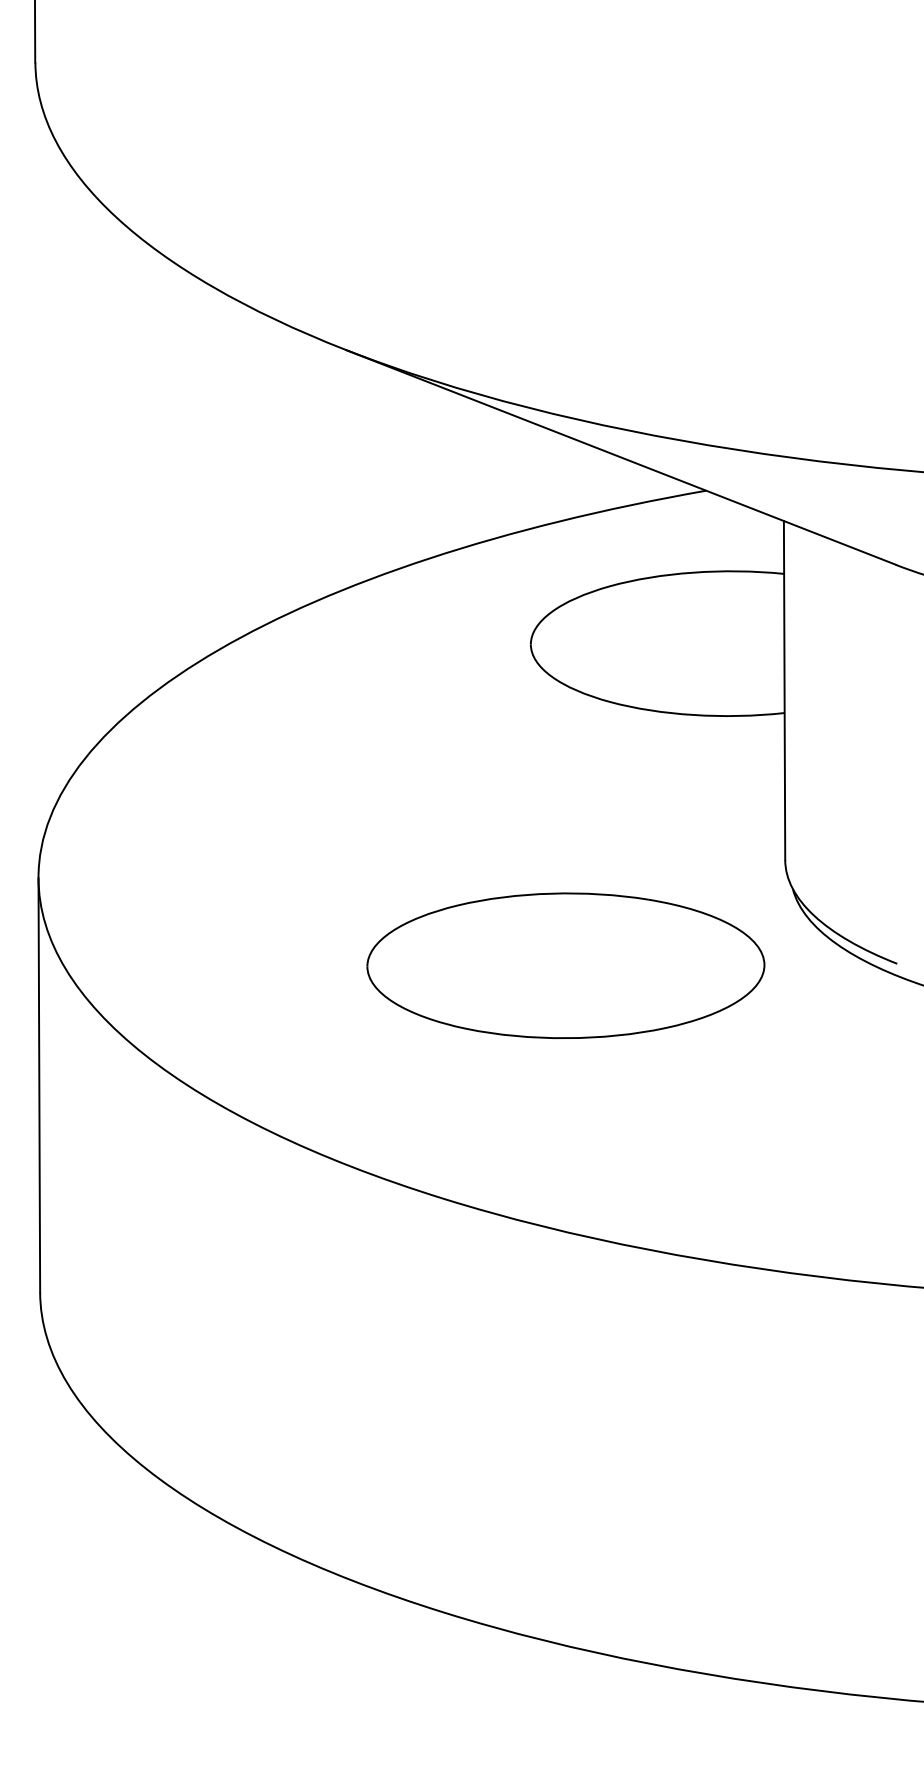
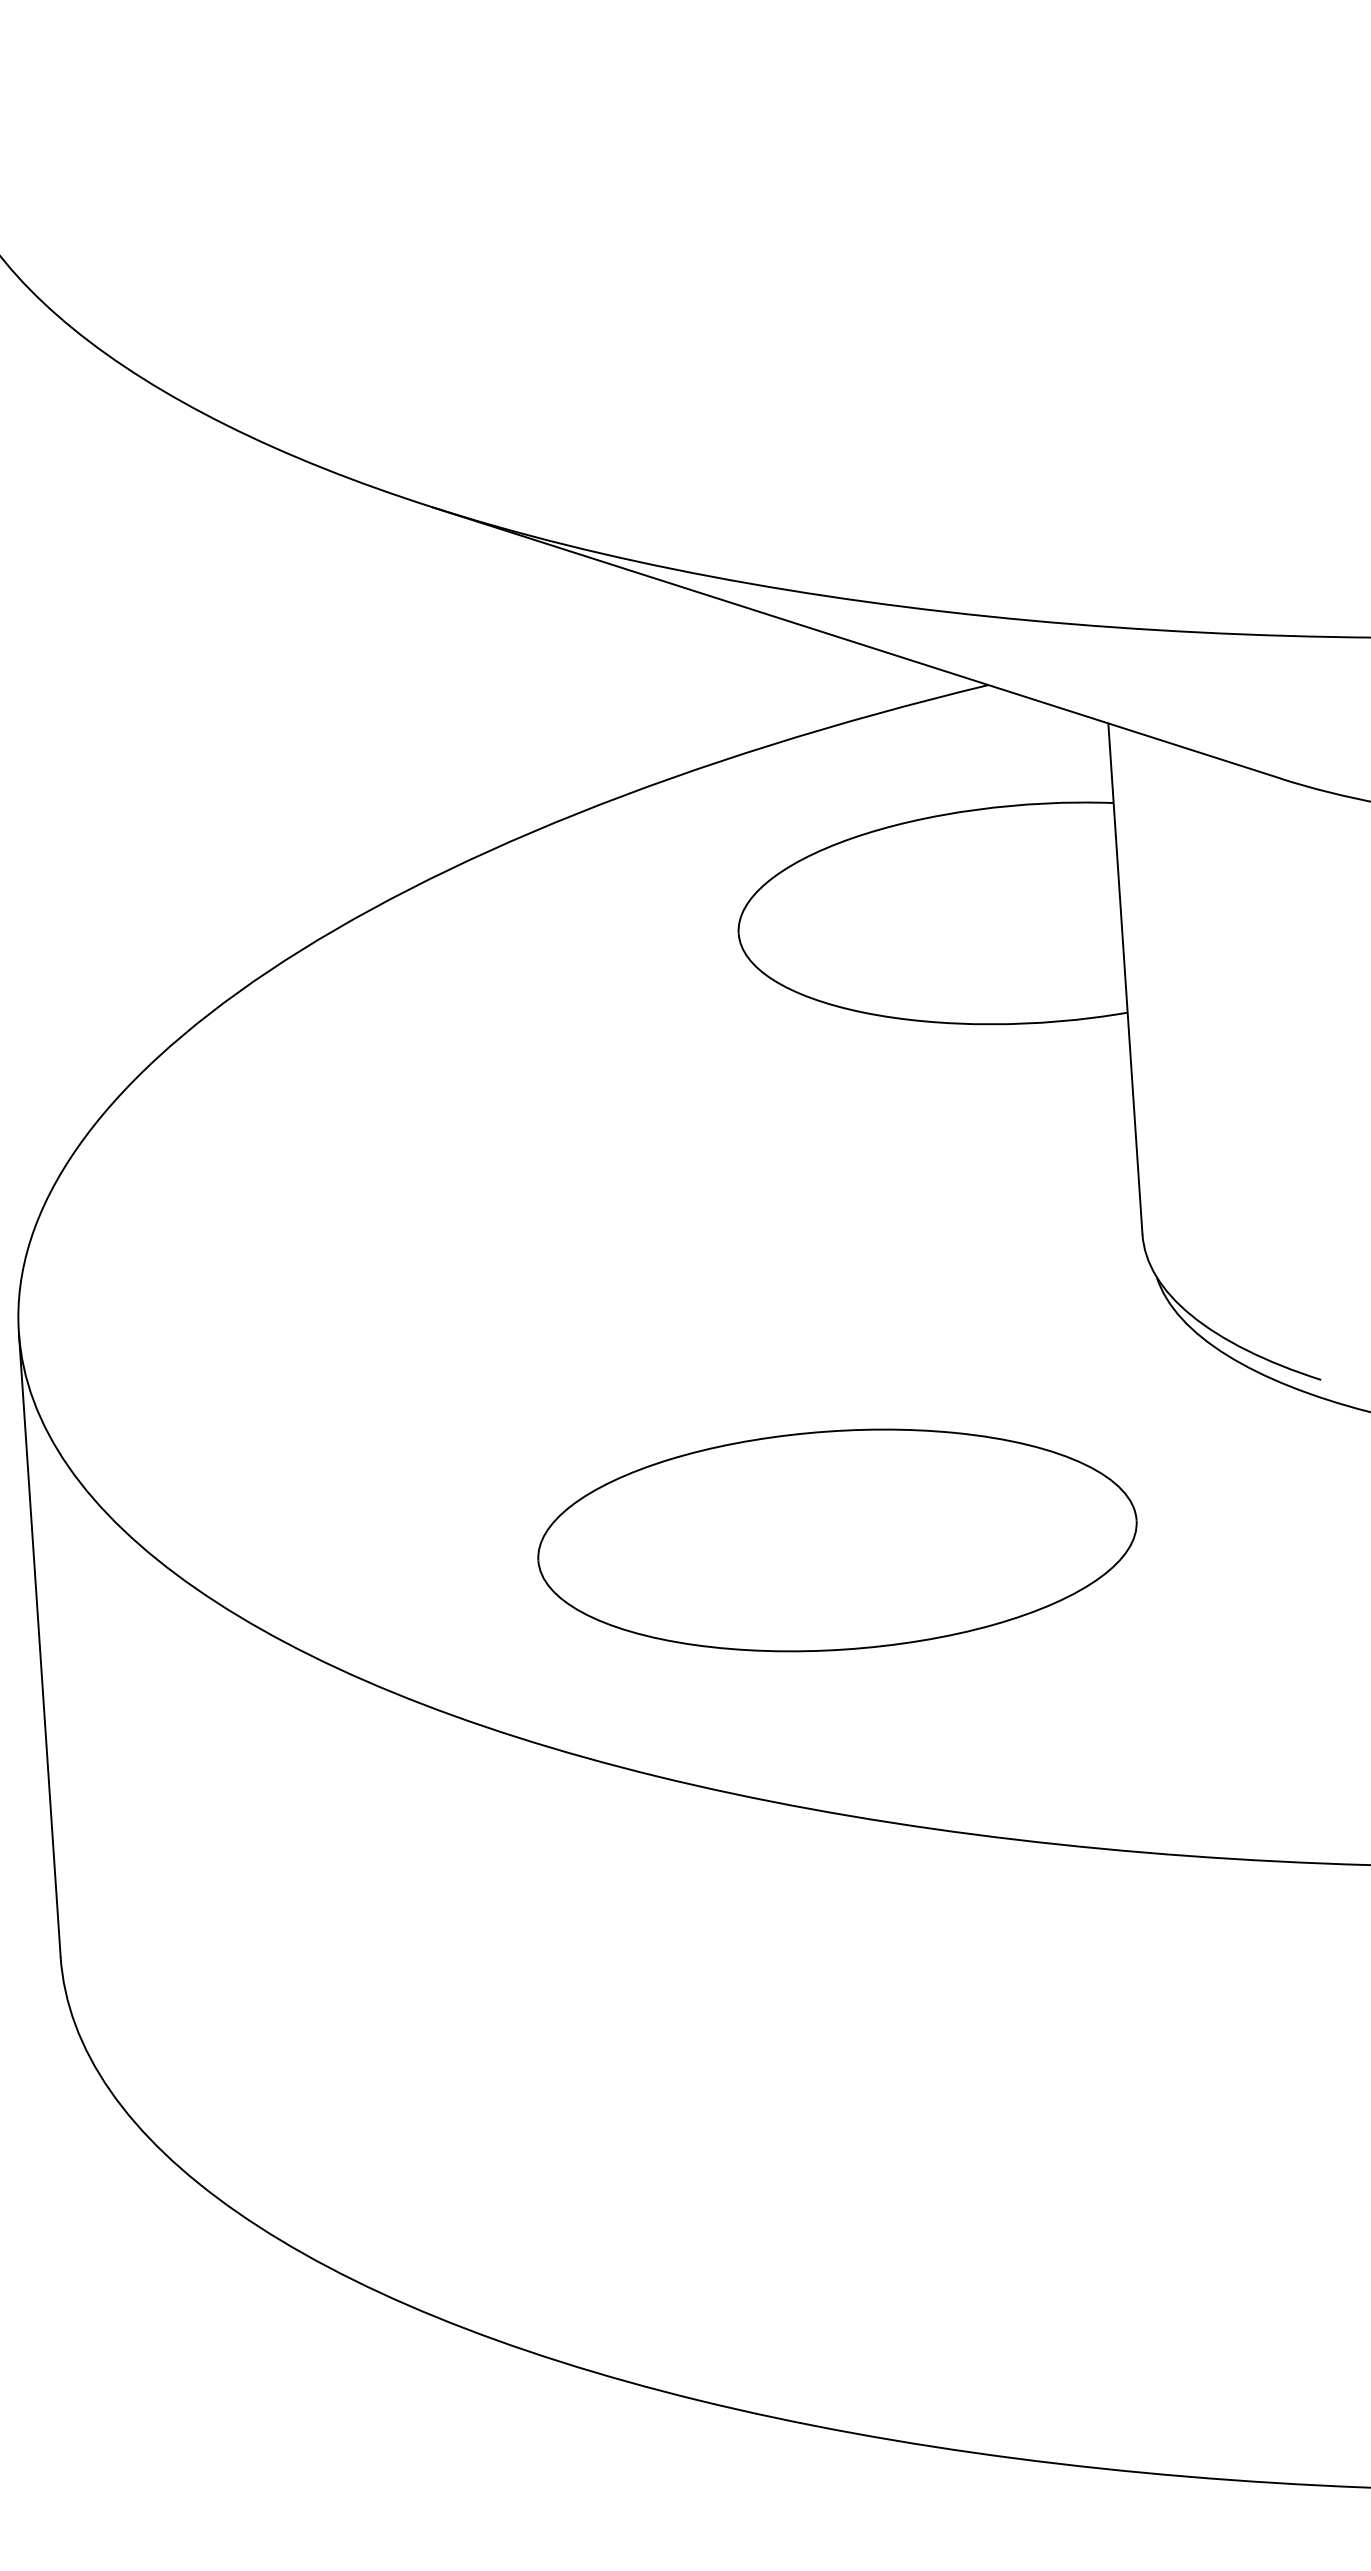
part: (565, 965) -> (836, 1540), moved

